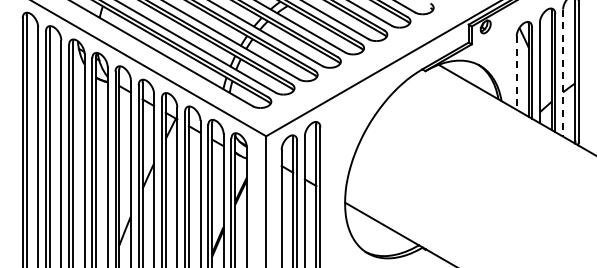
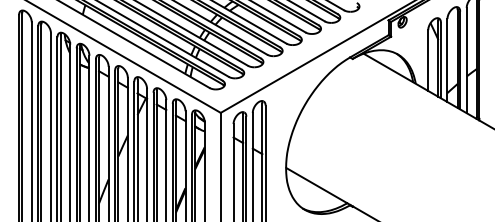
line: (516, 73) -> (428, 60), dashed -> solid
line: (563, 73) -> (467, 60), dashed -> solid

